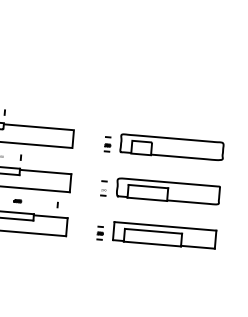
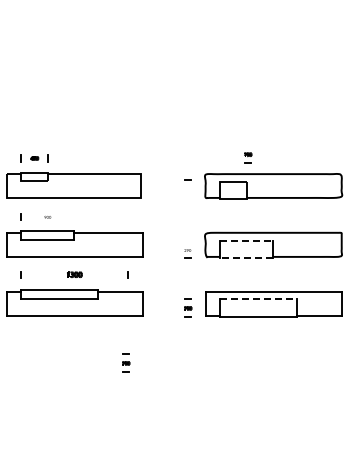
part: (107, 147) -> (248, 157), moved
line: (20, 157) -> (73, 216), removed
line: (104, 181) -> (187, 238), removed
line: (149, 186) -> (247, 240), solid -> dashed
line: (147, 199) -> (246, 257), solid -> dashed
part: (18, 201) -> (75, 274), size x1.6
line: (153, 231) -> (258, 299), solid -> dashed
part: (50, 270) -> (126, 362), added

